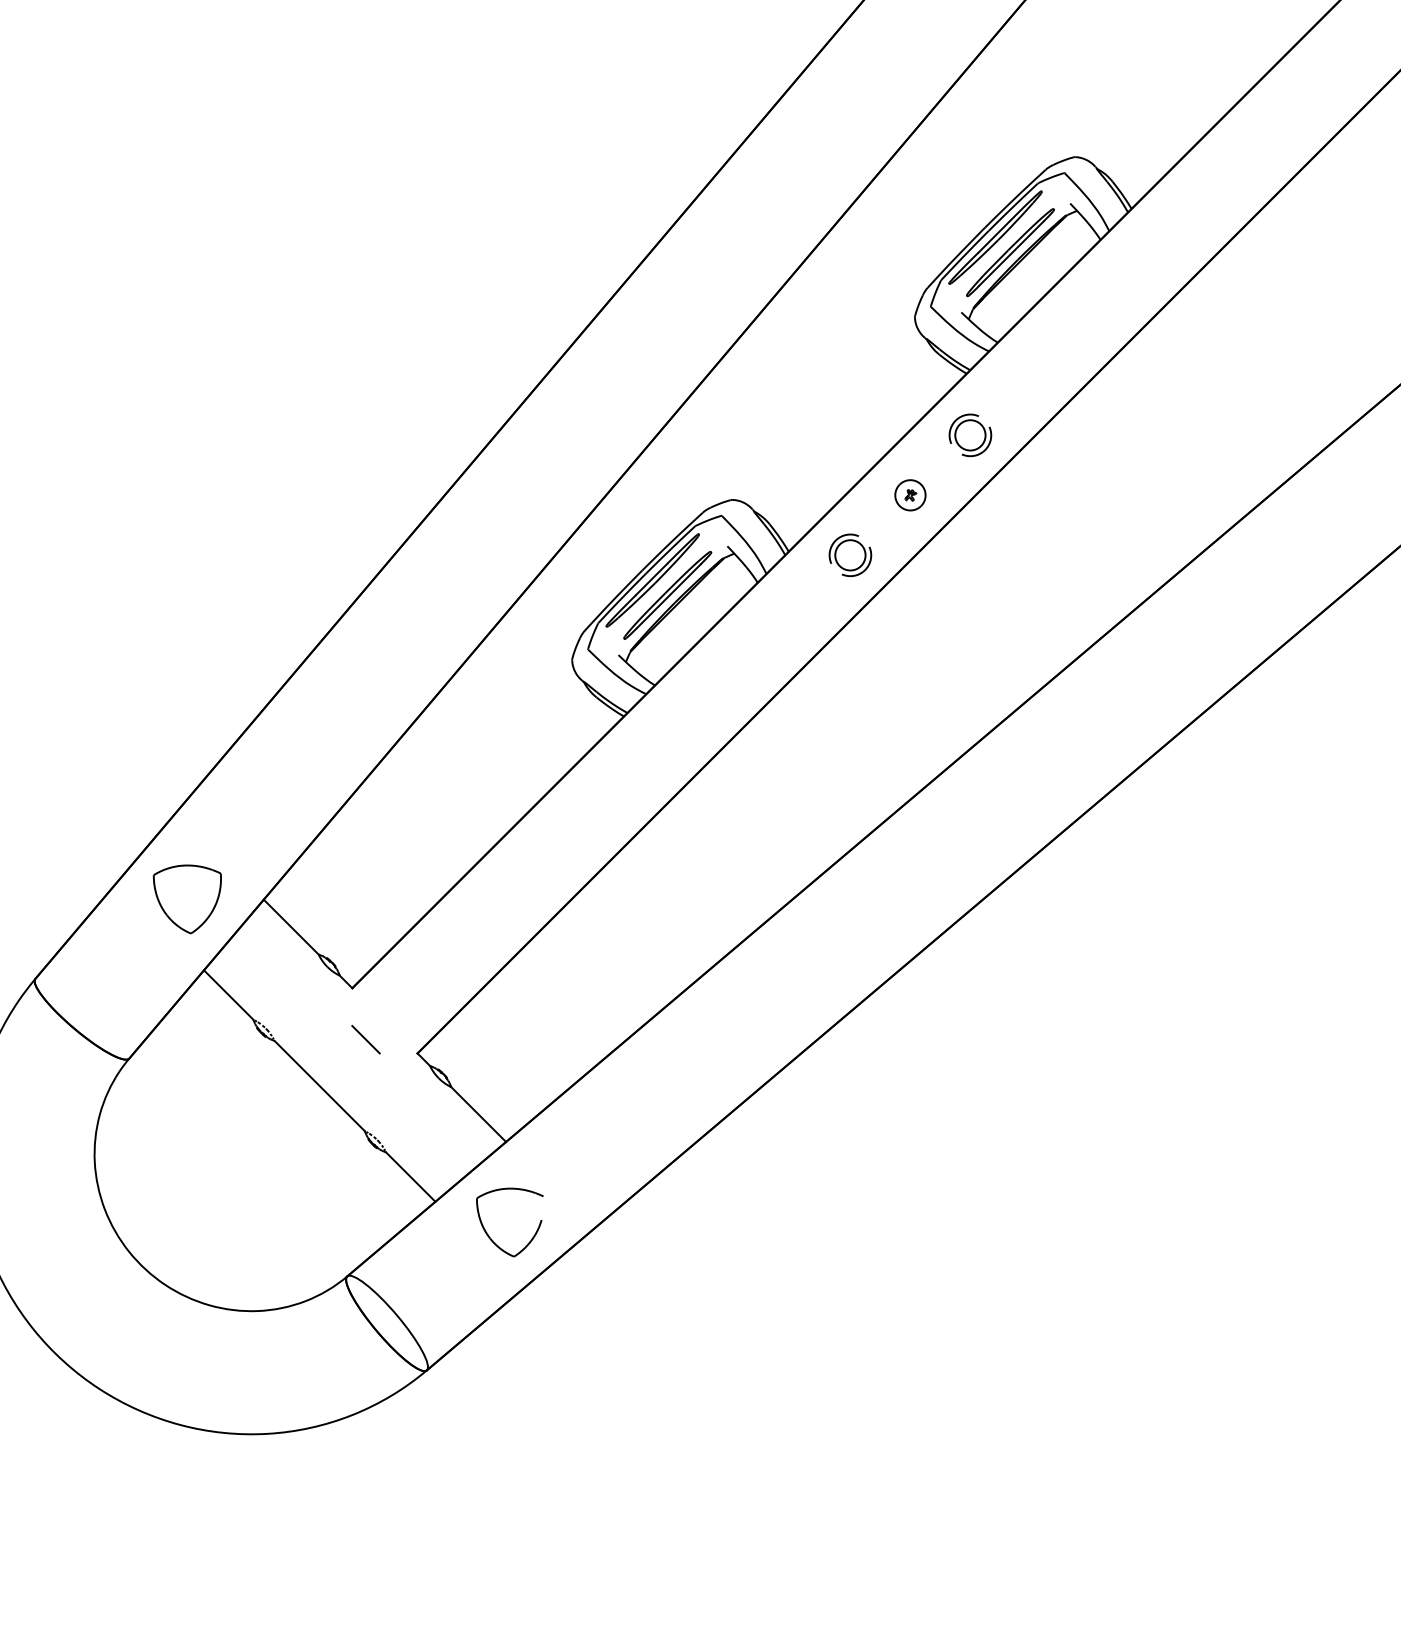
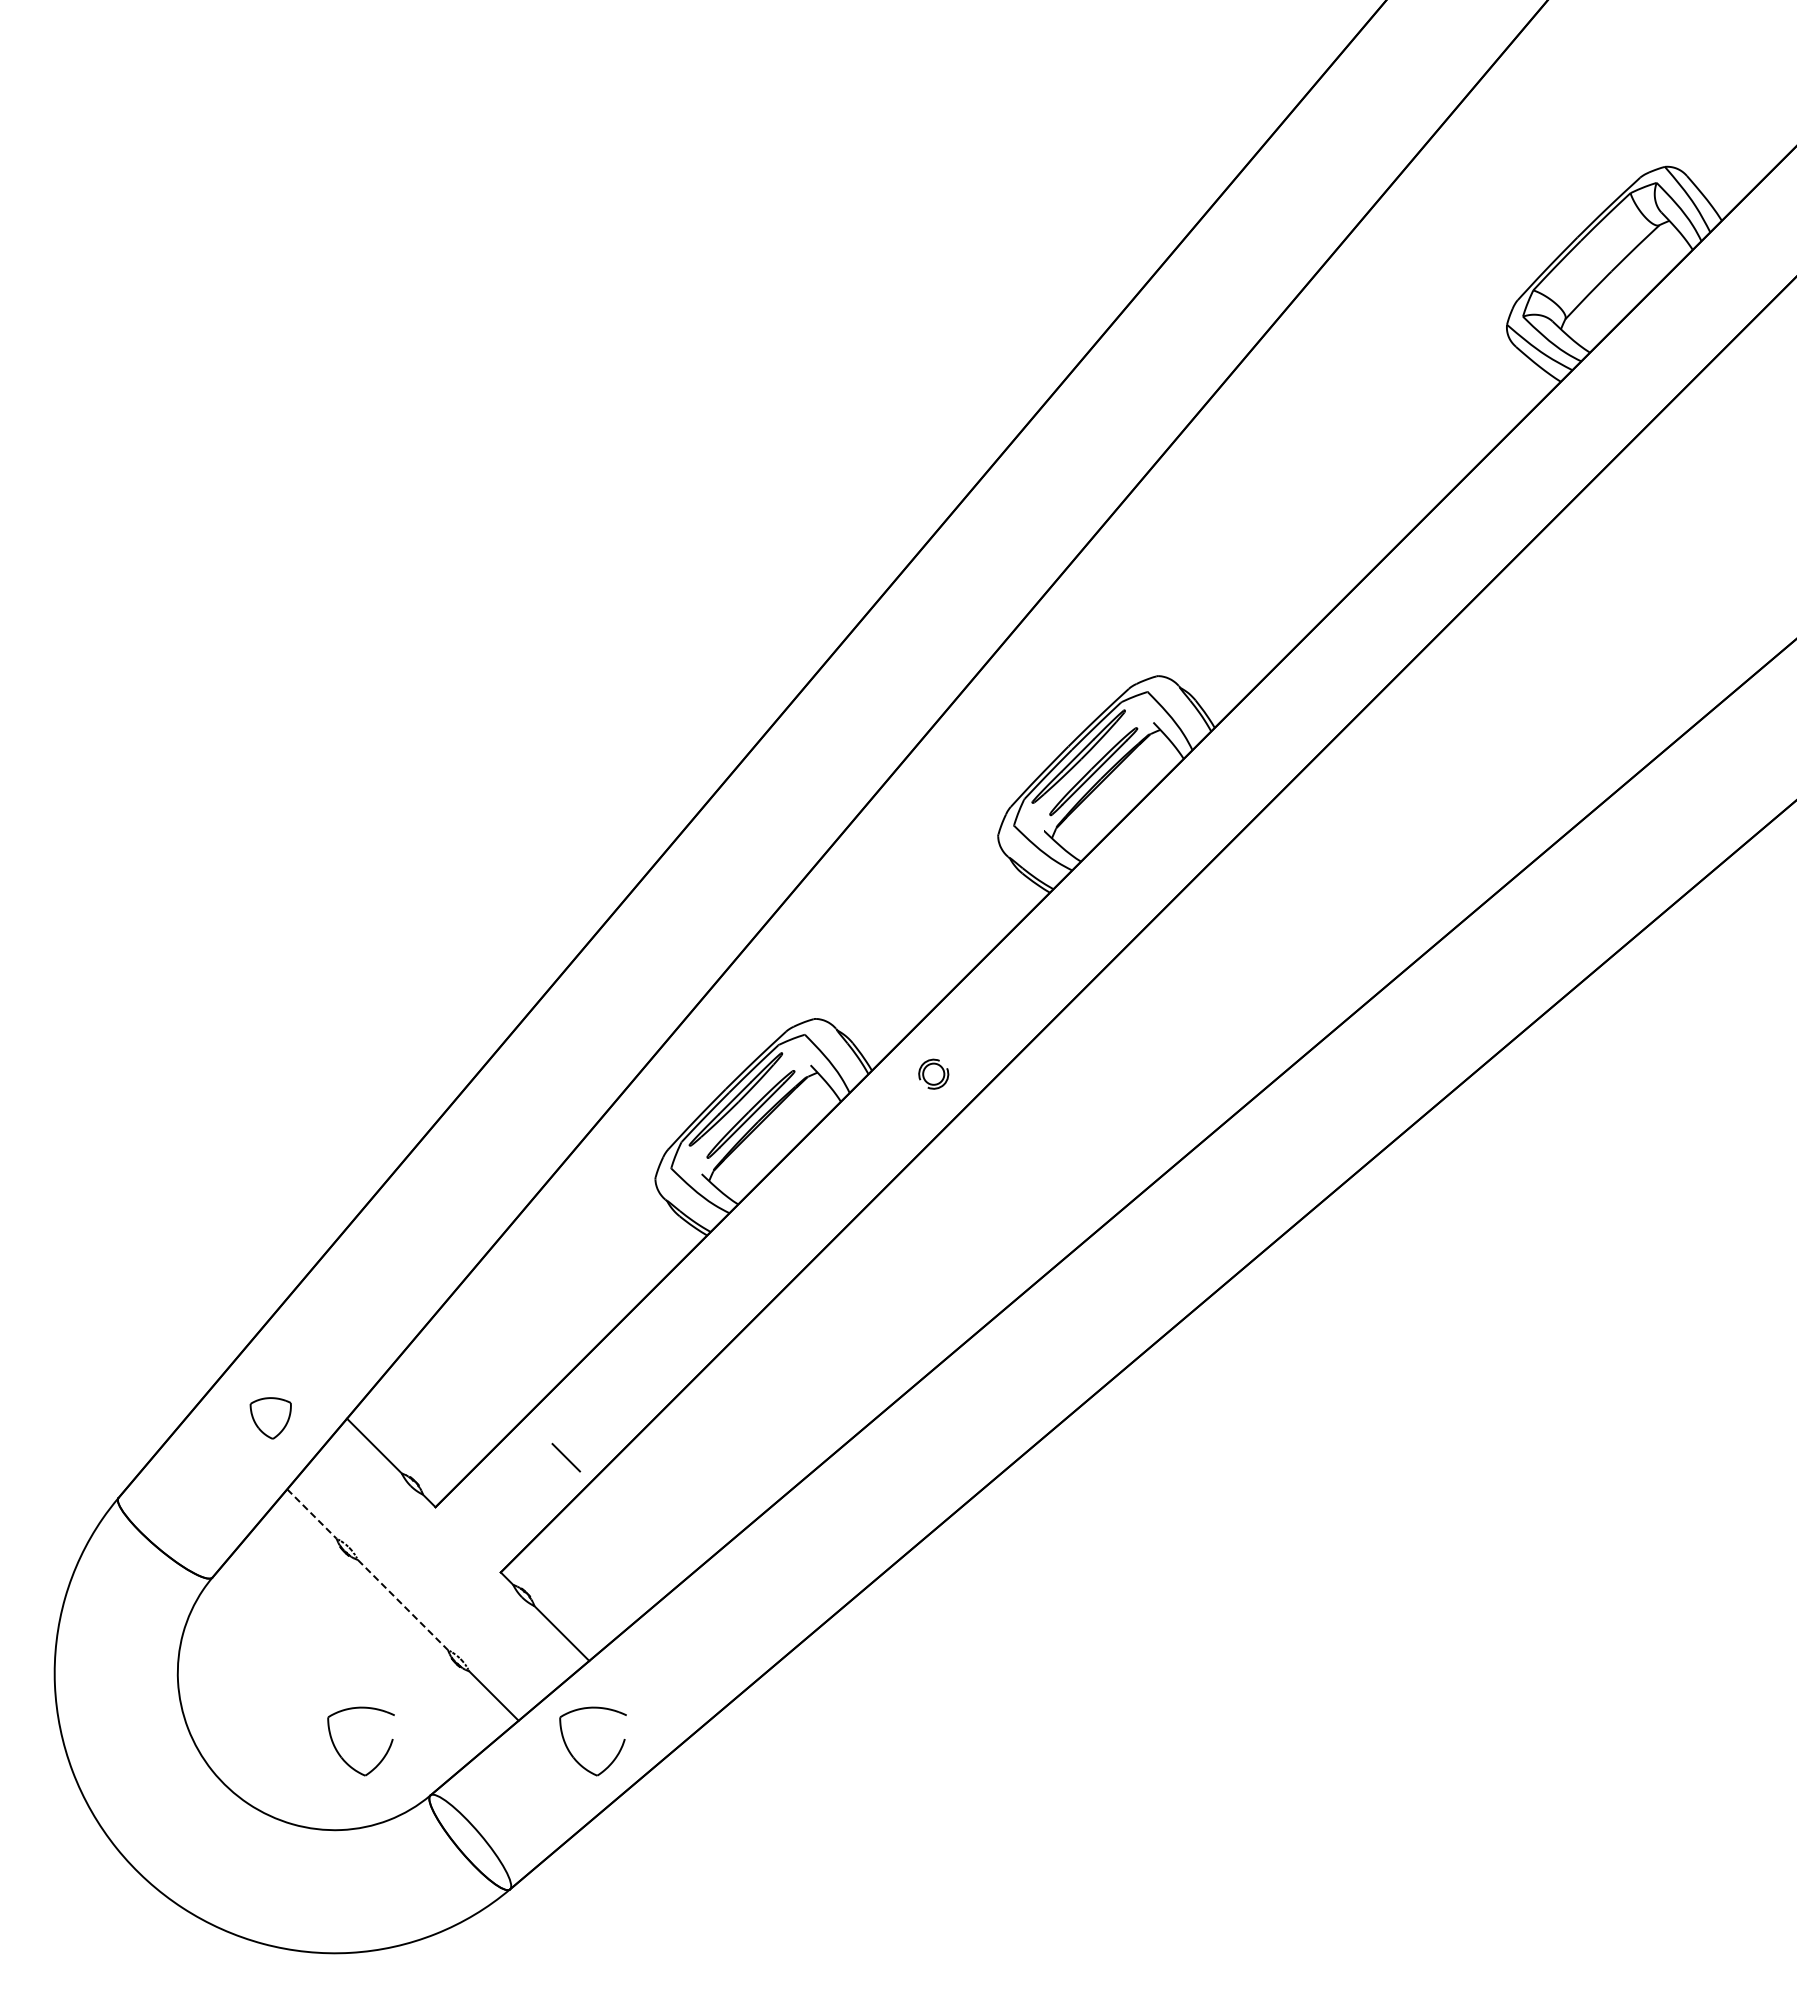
part: (970, 435) -> (1053, 954), removed
part: (910, 495) -> (993, 1014), removed
part: (850, 554) -> (933, 1073), size x0.7
part: (187, 899) -> (270, 1418), size x0.6
line: (228, 994) -> (311, 1513), solid -> dashed
line: (366, 1039) -> (566, 1457), moved
line: (319, 1086) -> (402, 1605), solid -> dashed
part: (258, 1236) -> (341, 1755), added

